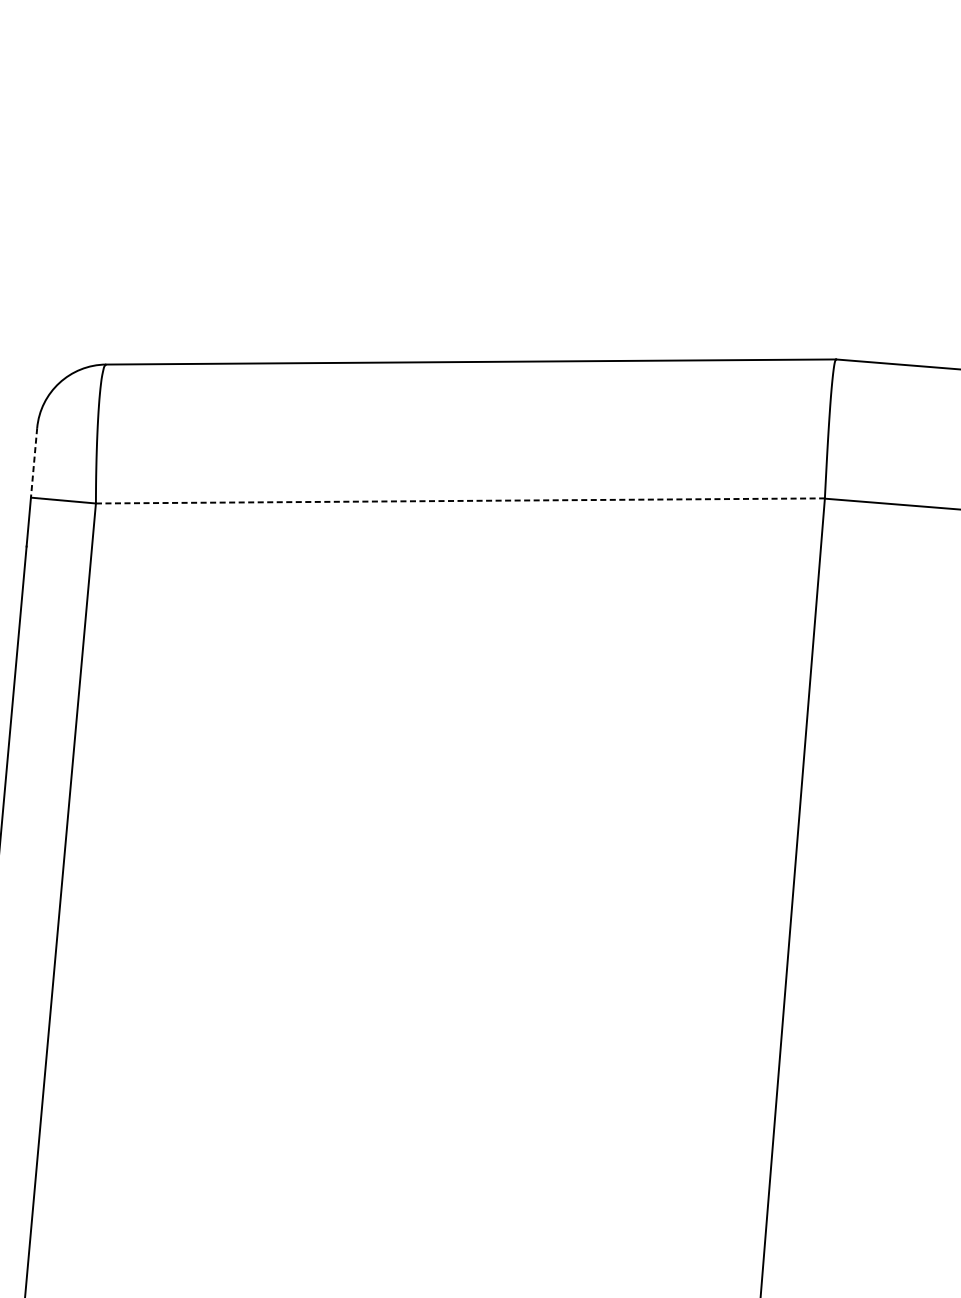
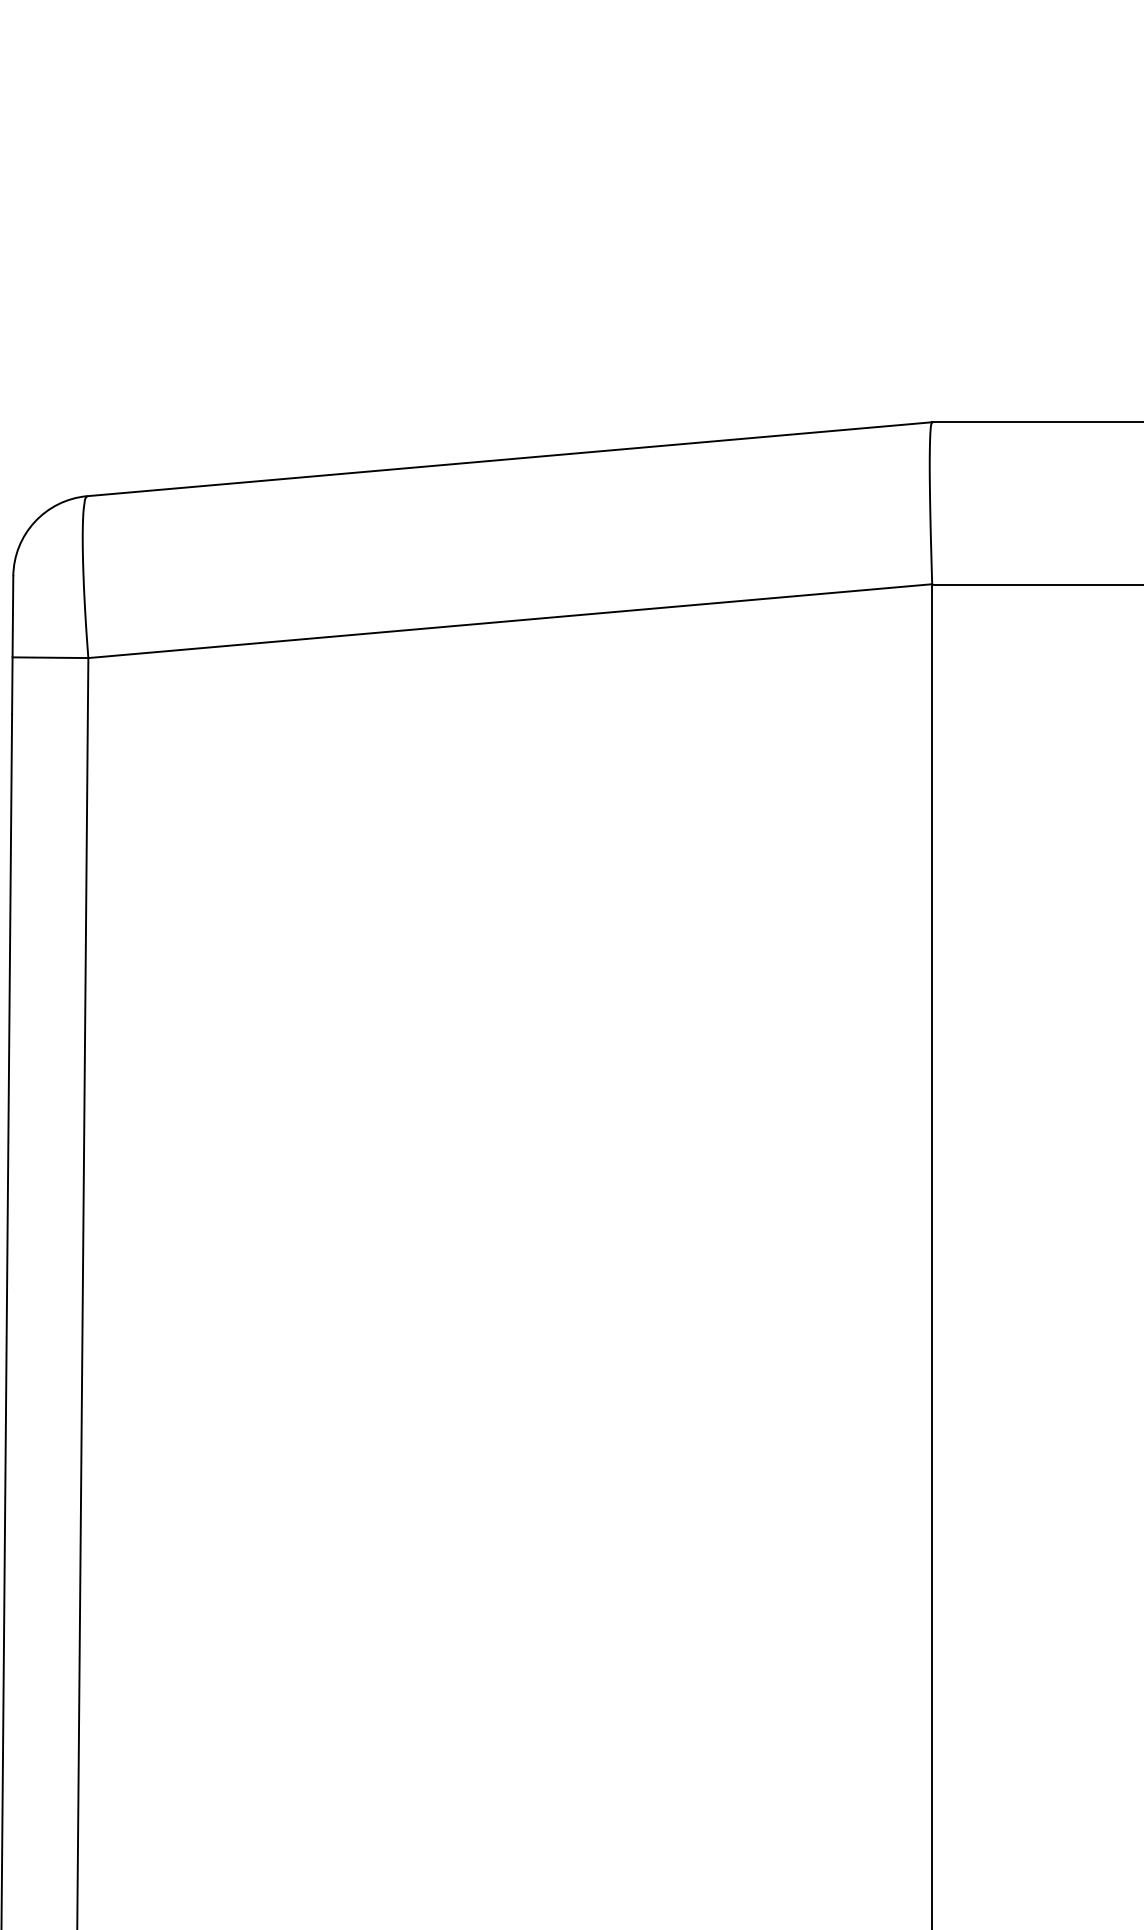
line: (33, 462) -> (12, 616), dashed -> solid
line: (460, 501) -> (510, 621), dashed -> solid

